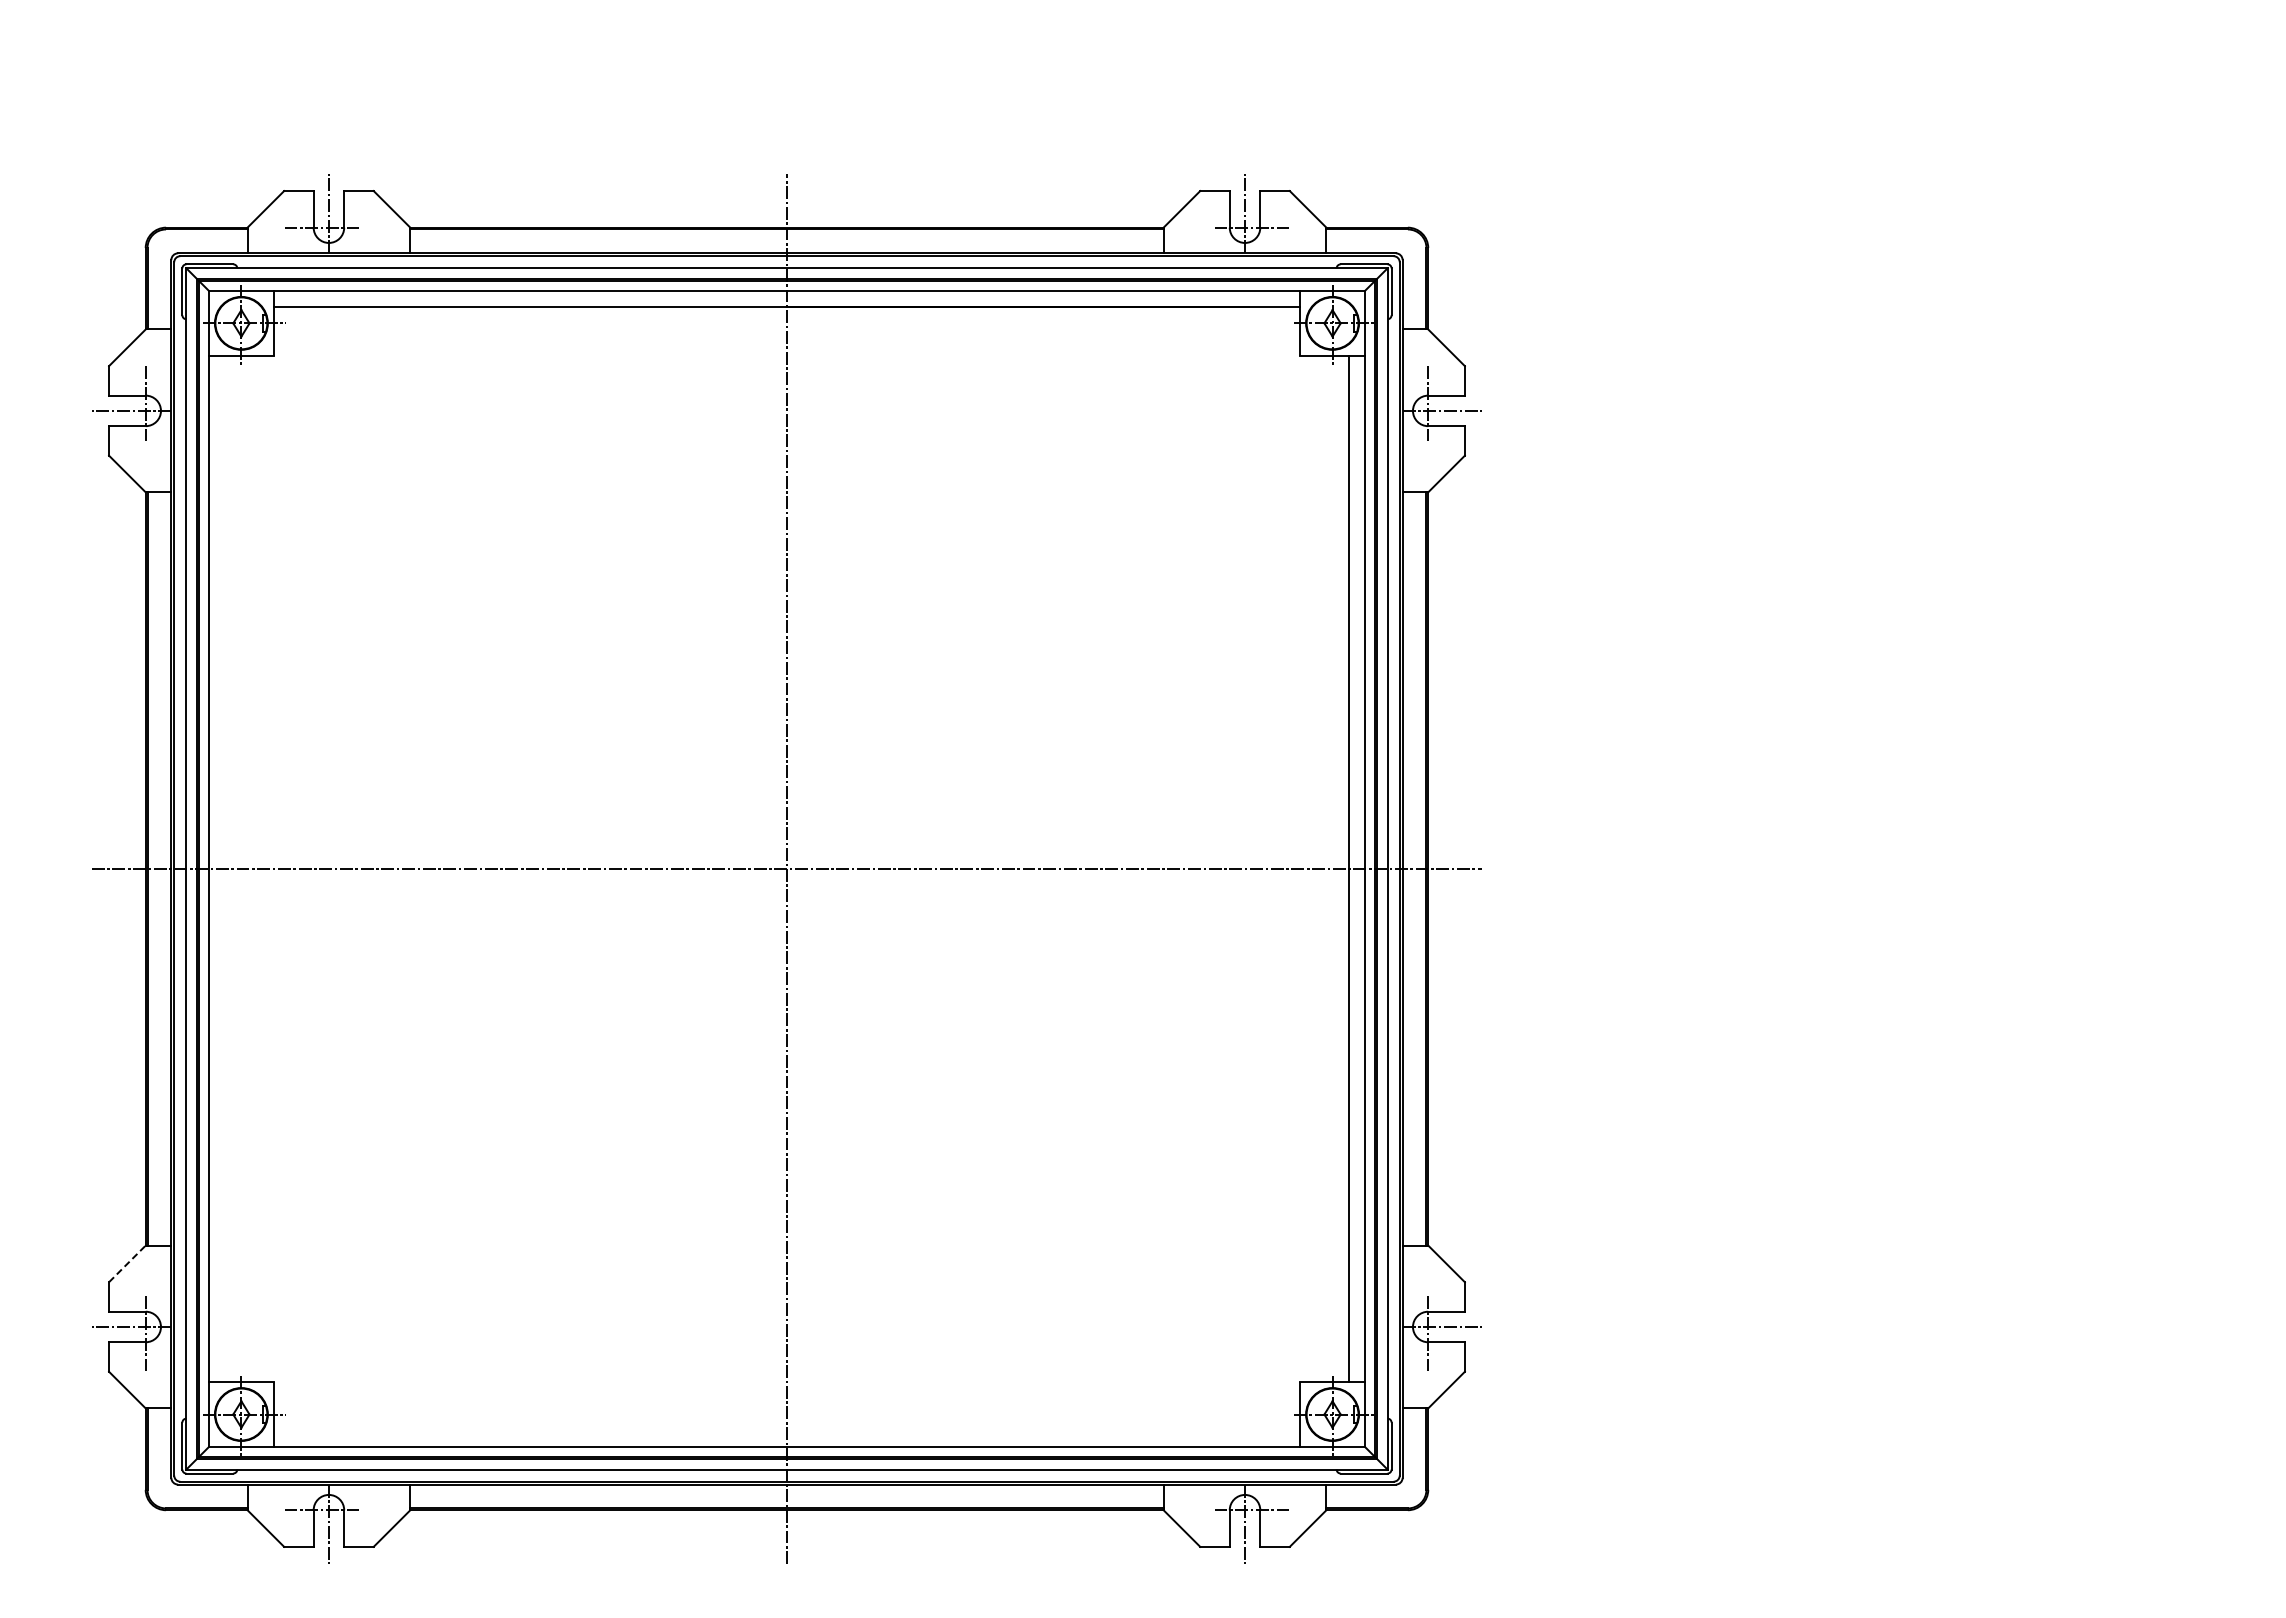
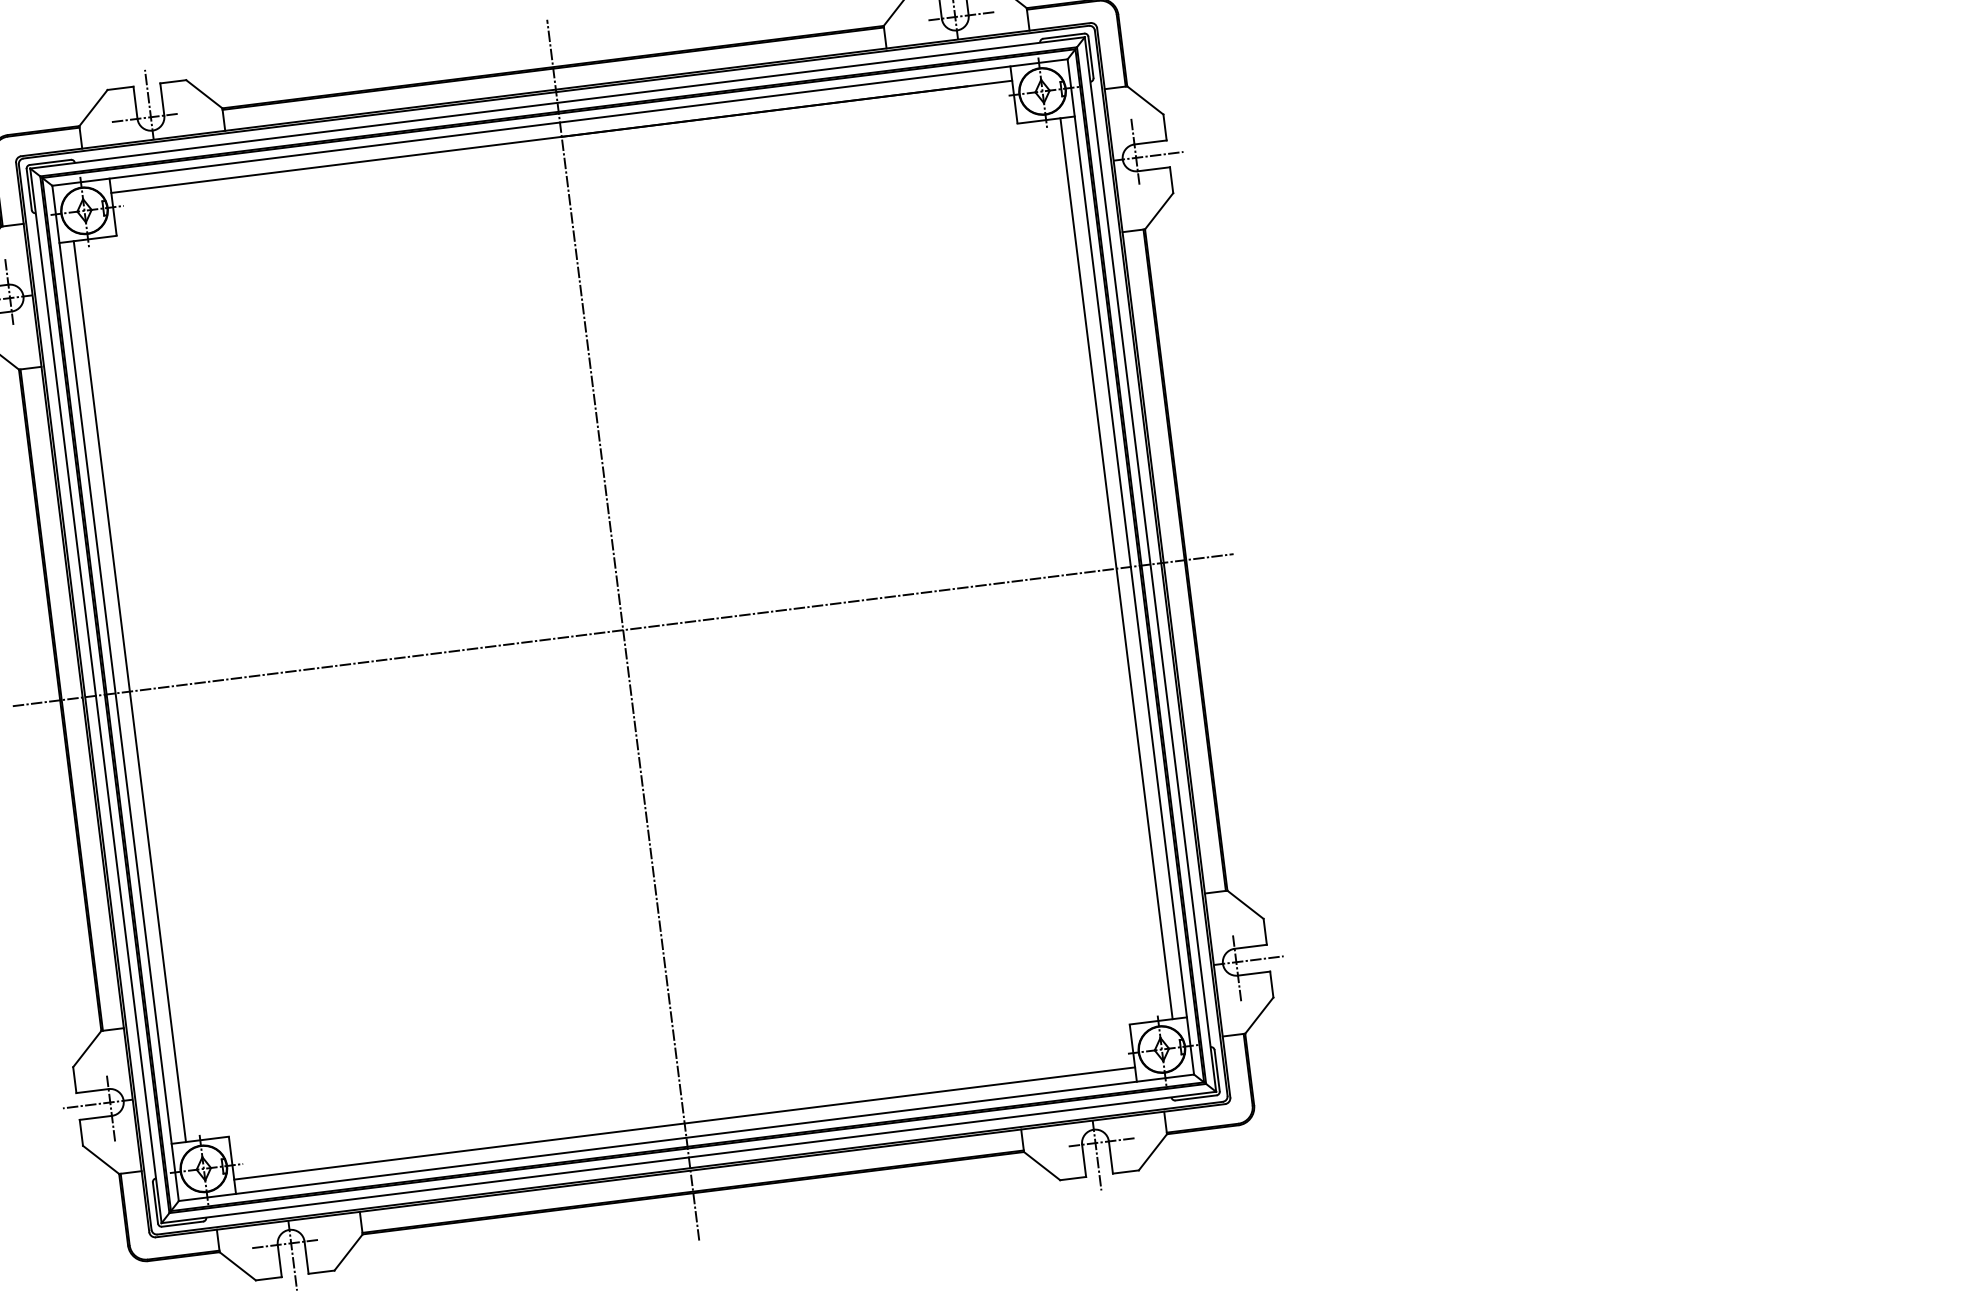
line: (225, 868) -> (130, 691), added
line: (127, 1263) -> (87, 1048), dashed -> solid
line: (786, 1430) -> (684, 1123), added

